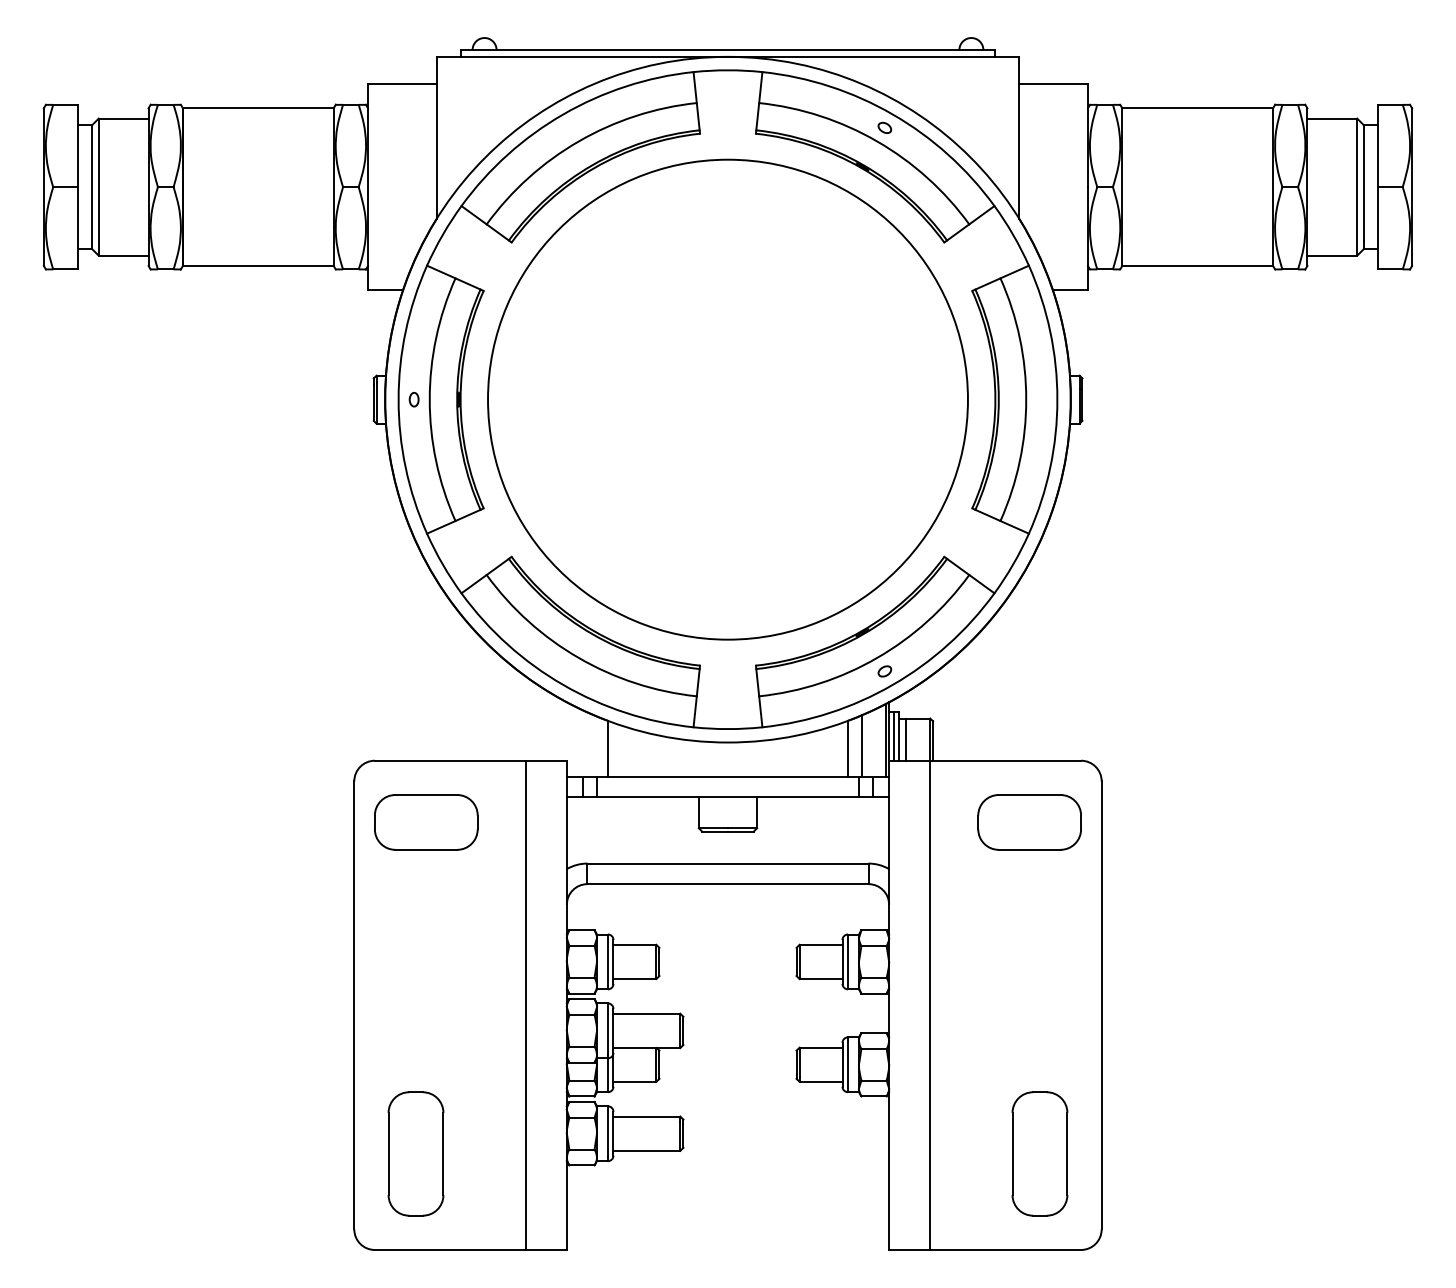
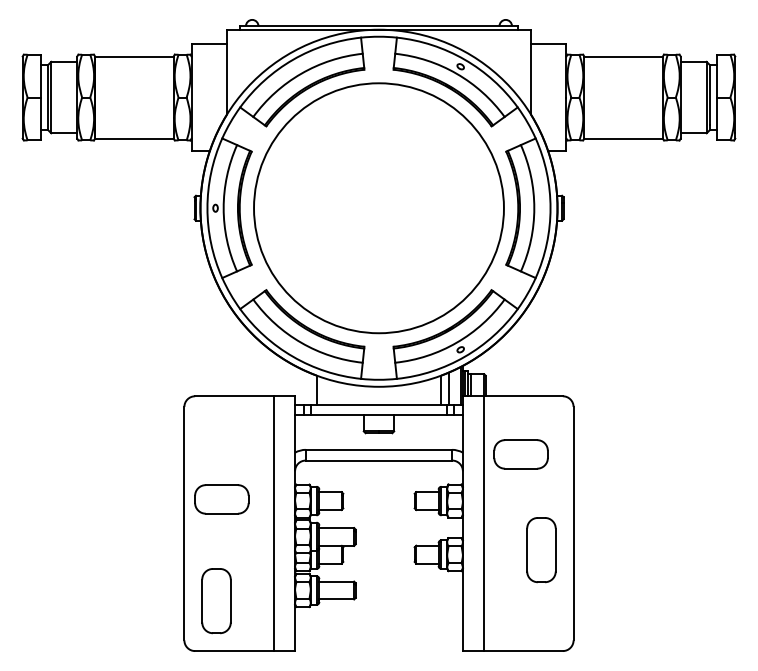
part: (425, 822) -> (221, 499), moved
part: (1028, 822) -> (520, 454), moved
part: (1040, 1154) -> (541, 550), moved

